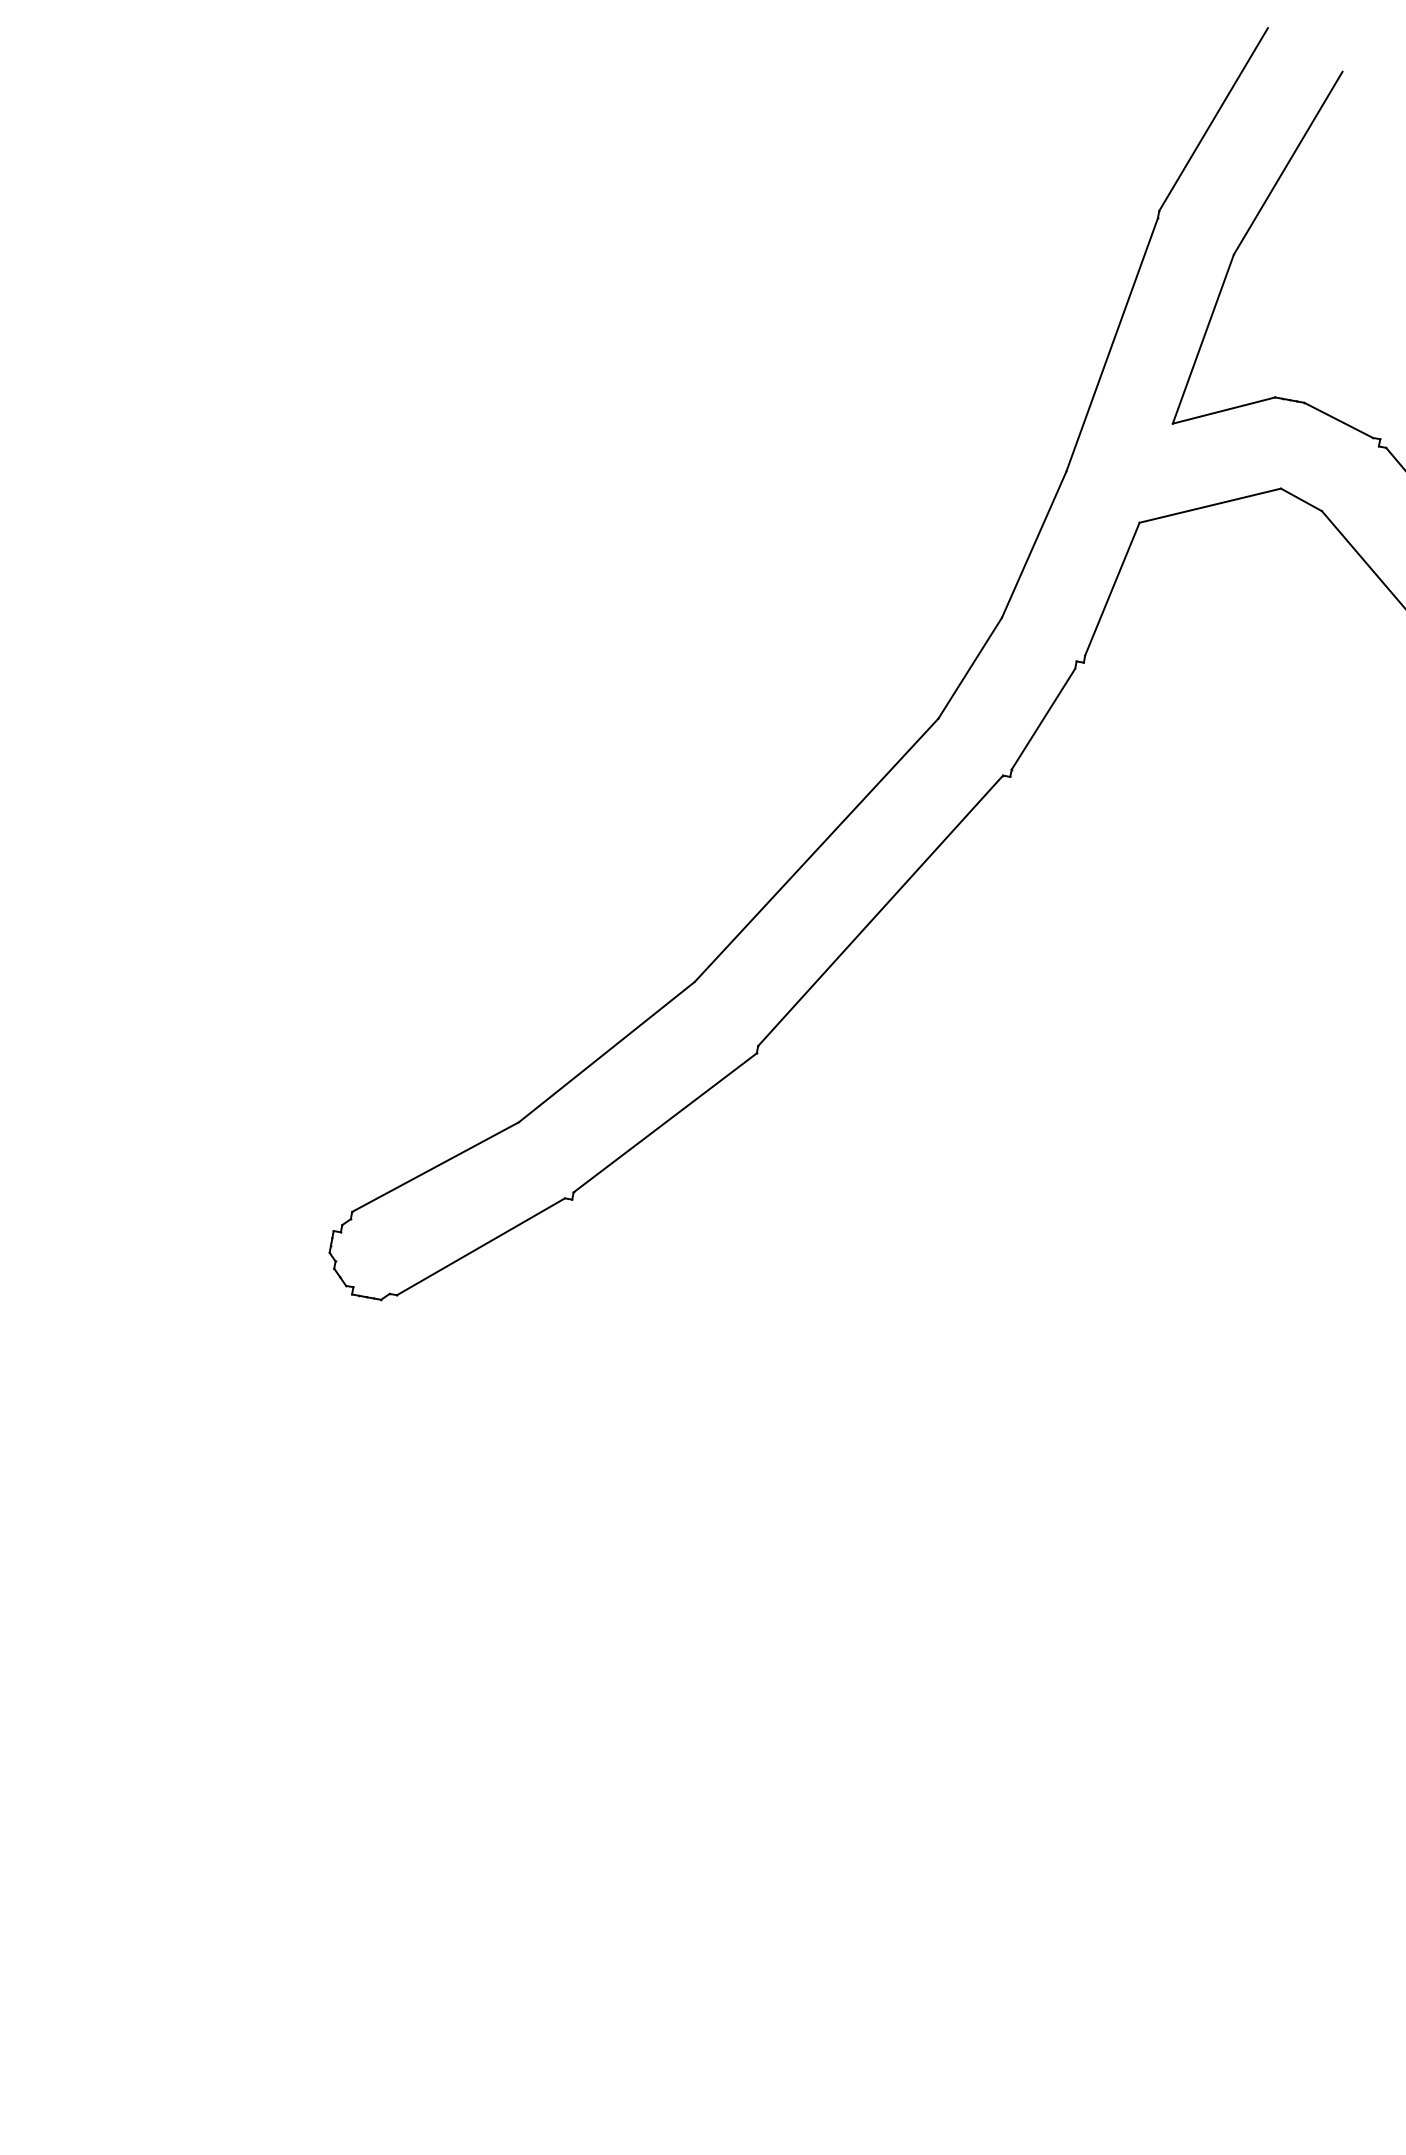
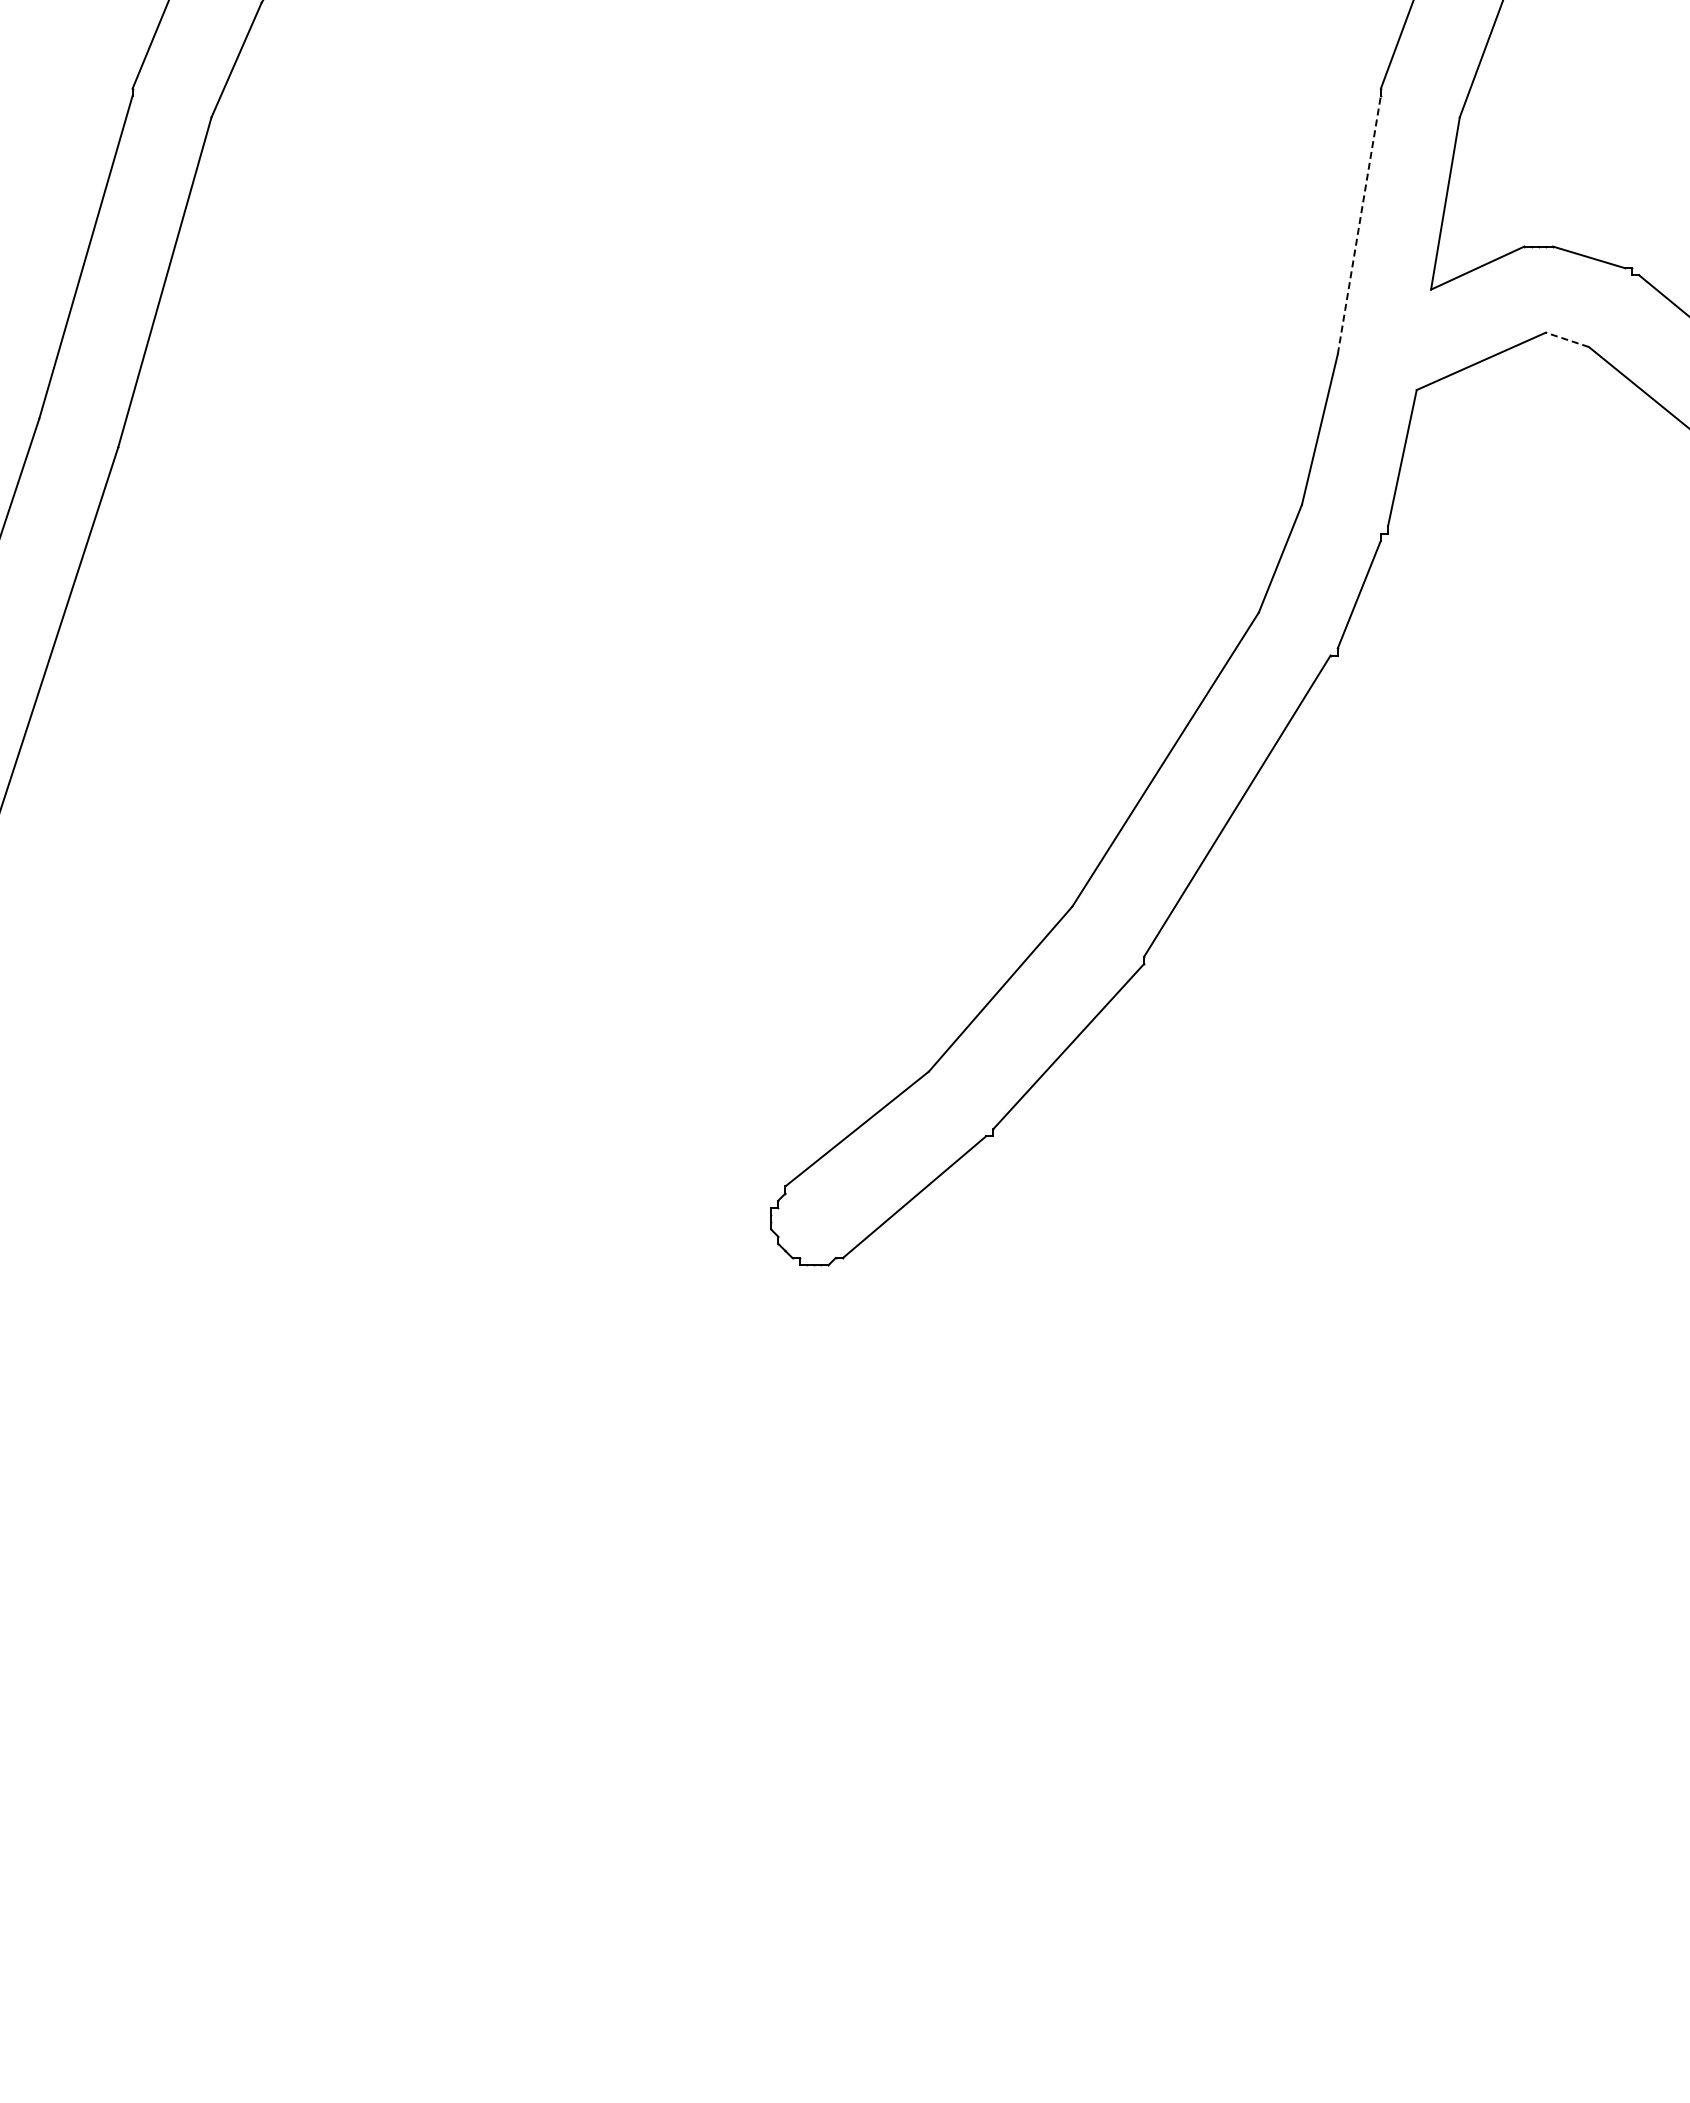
line: (1112, 345) -> (1359, 225), solid -> dashed
line: (1301, 499) -> (1567, 339), solid -> dashed

